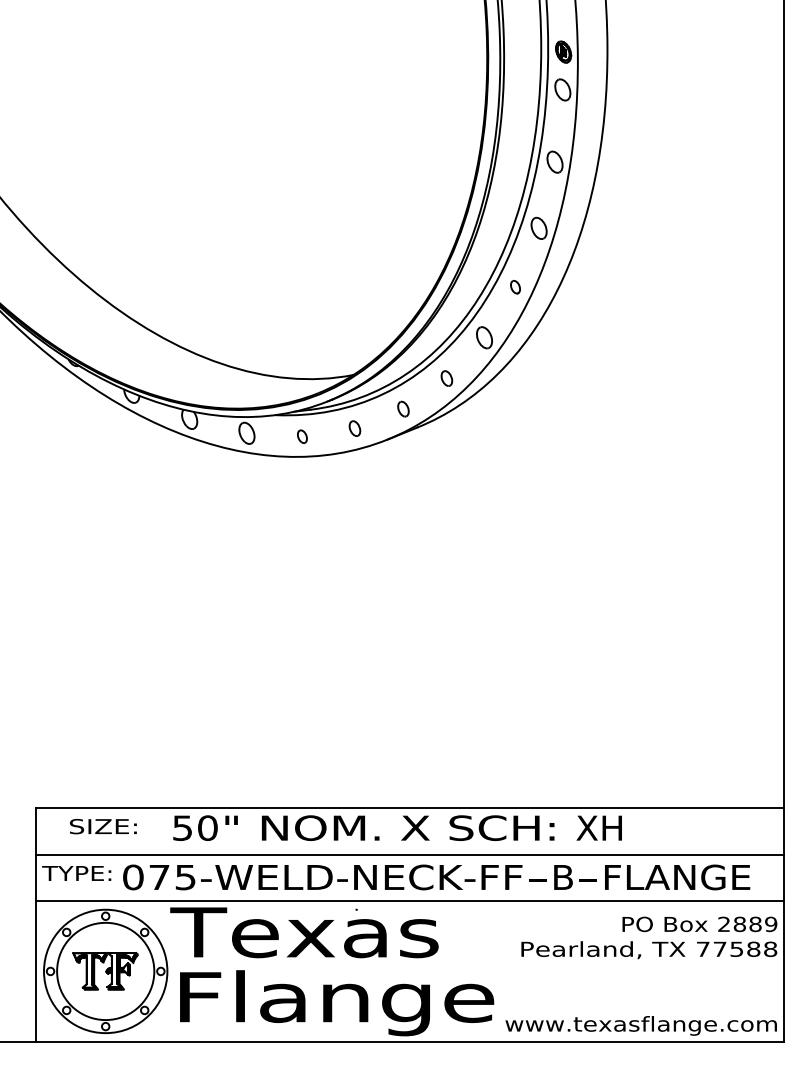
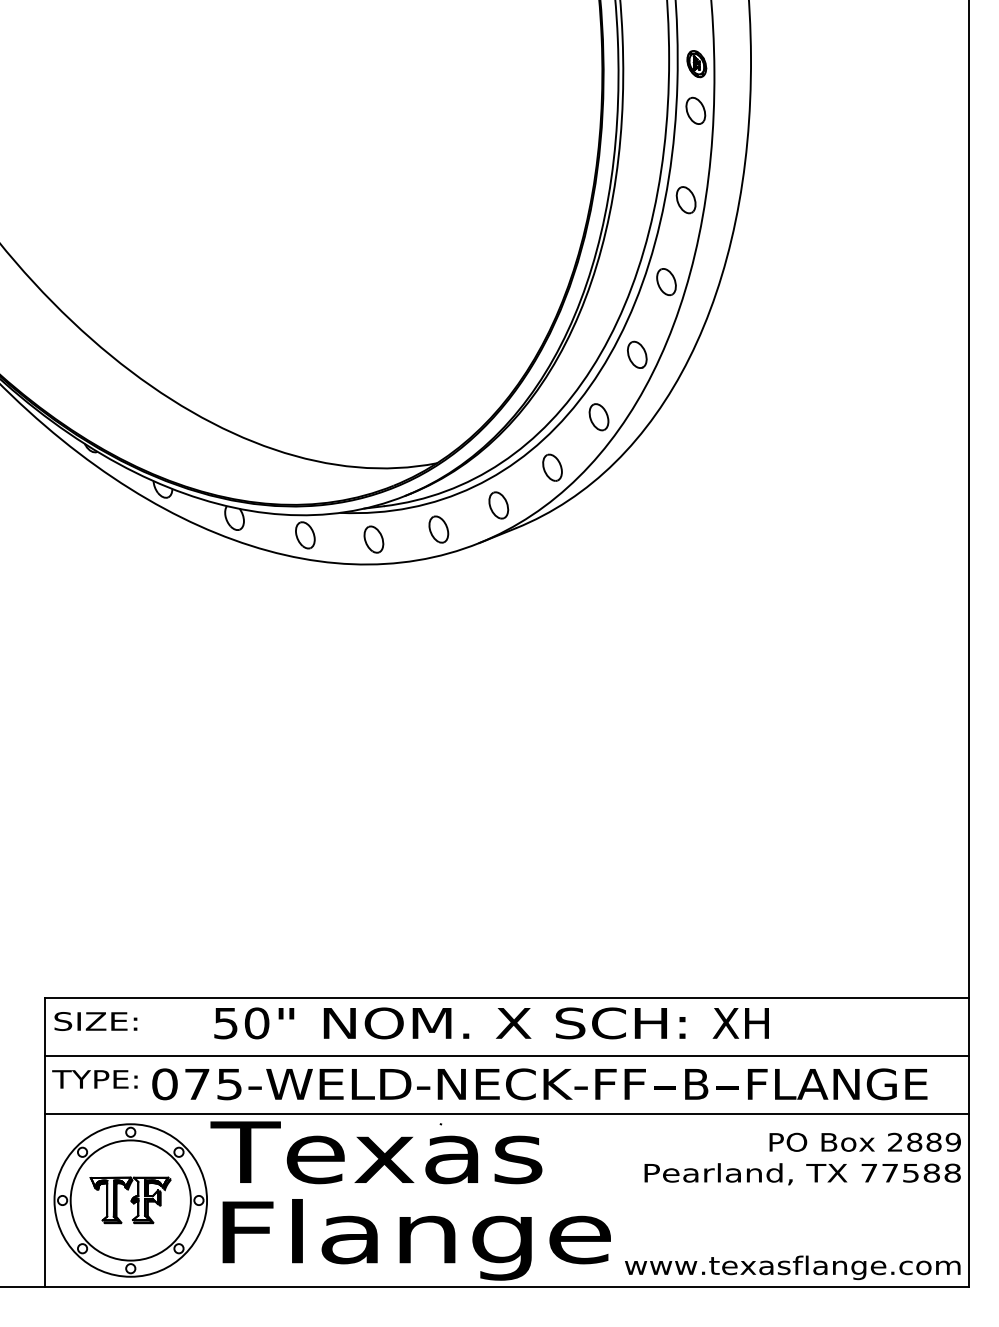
part: (515, 287) -> (637, 354), size x1.67
part: (446, 378) -> (552, 467), size x1.43
part: (403, 409) -> (498, 505), size x1.43
part: (354, 428) -> (438, 529), size x1.43
part: (302, 436) -> (373, 539), size x1.67
text: (103, 826) -> (95, 1021), moved

